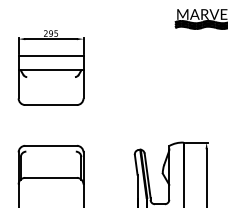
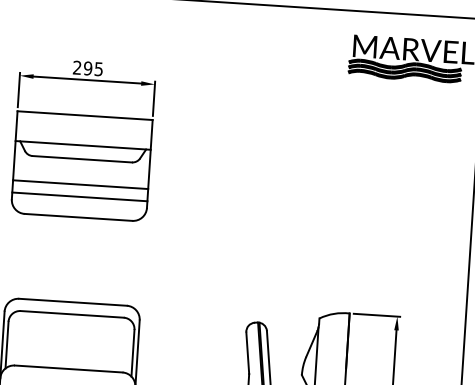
line: (50, 77) -> (81, 159), added
line: (50, 89) -> (79, 184), added
line: (50, 95) -> (78, 197), added
line: (50, 151) -> (71, 314), added

